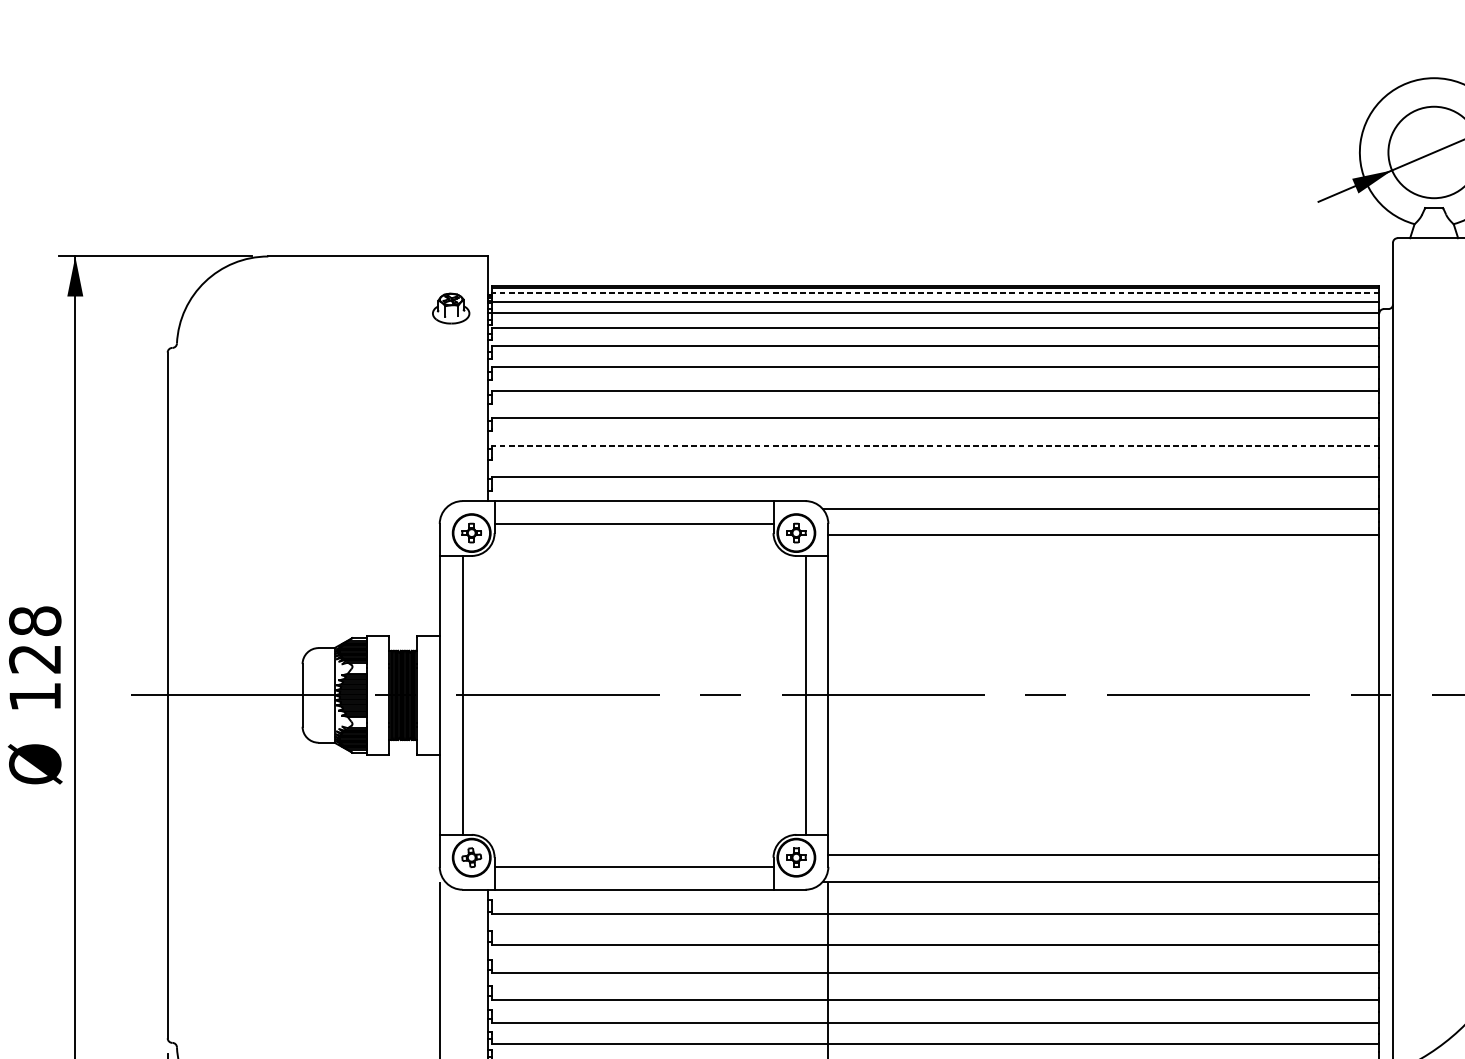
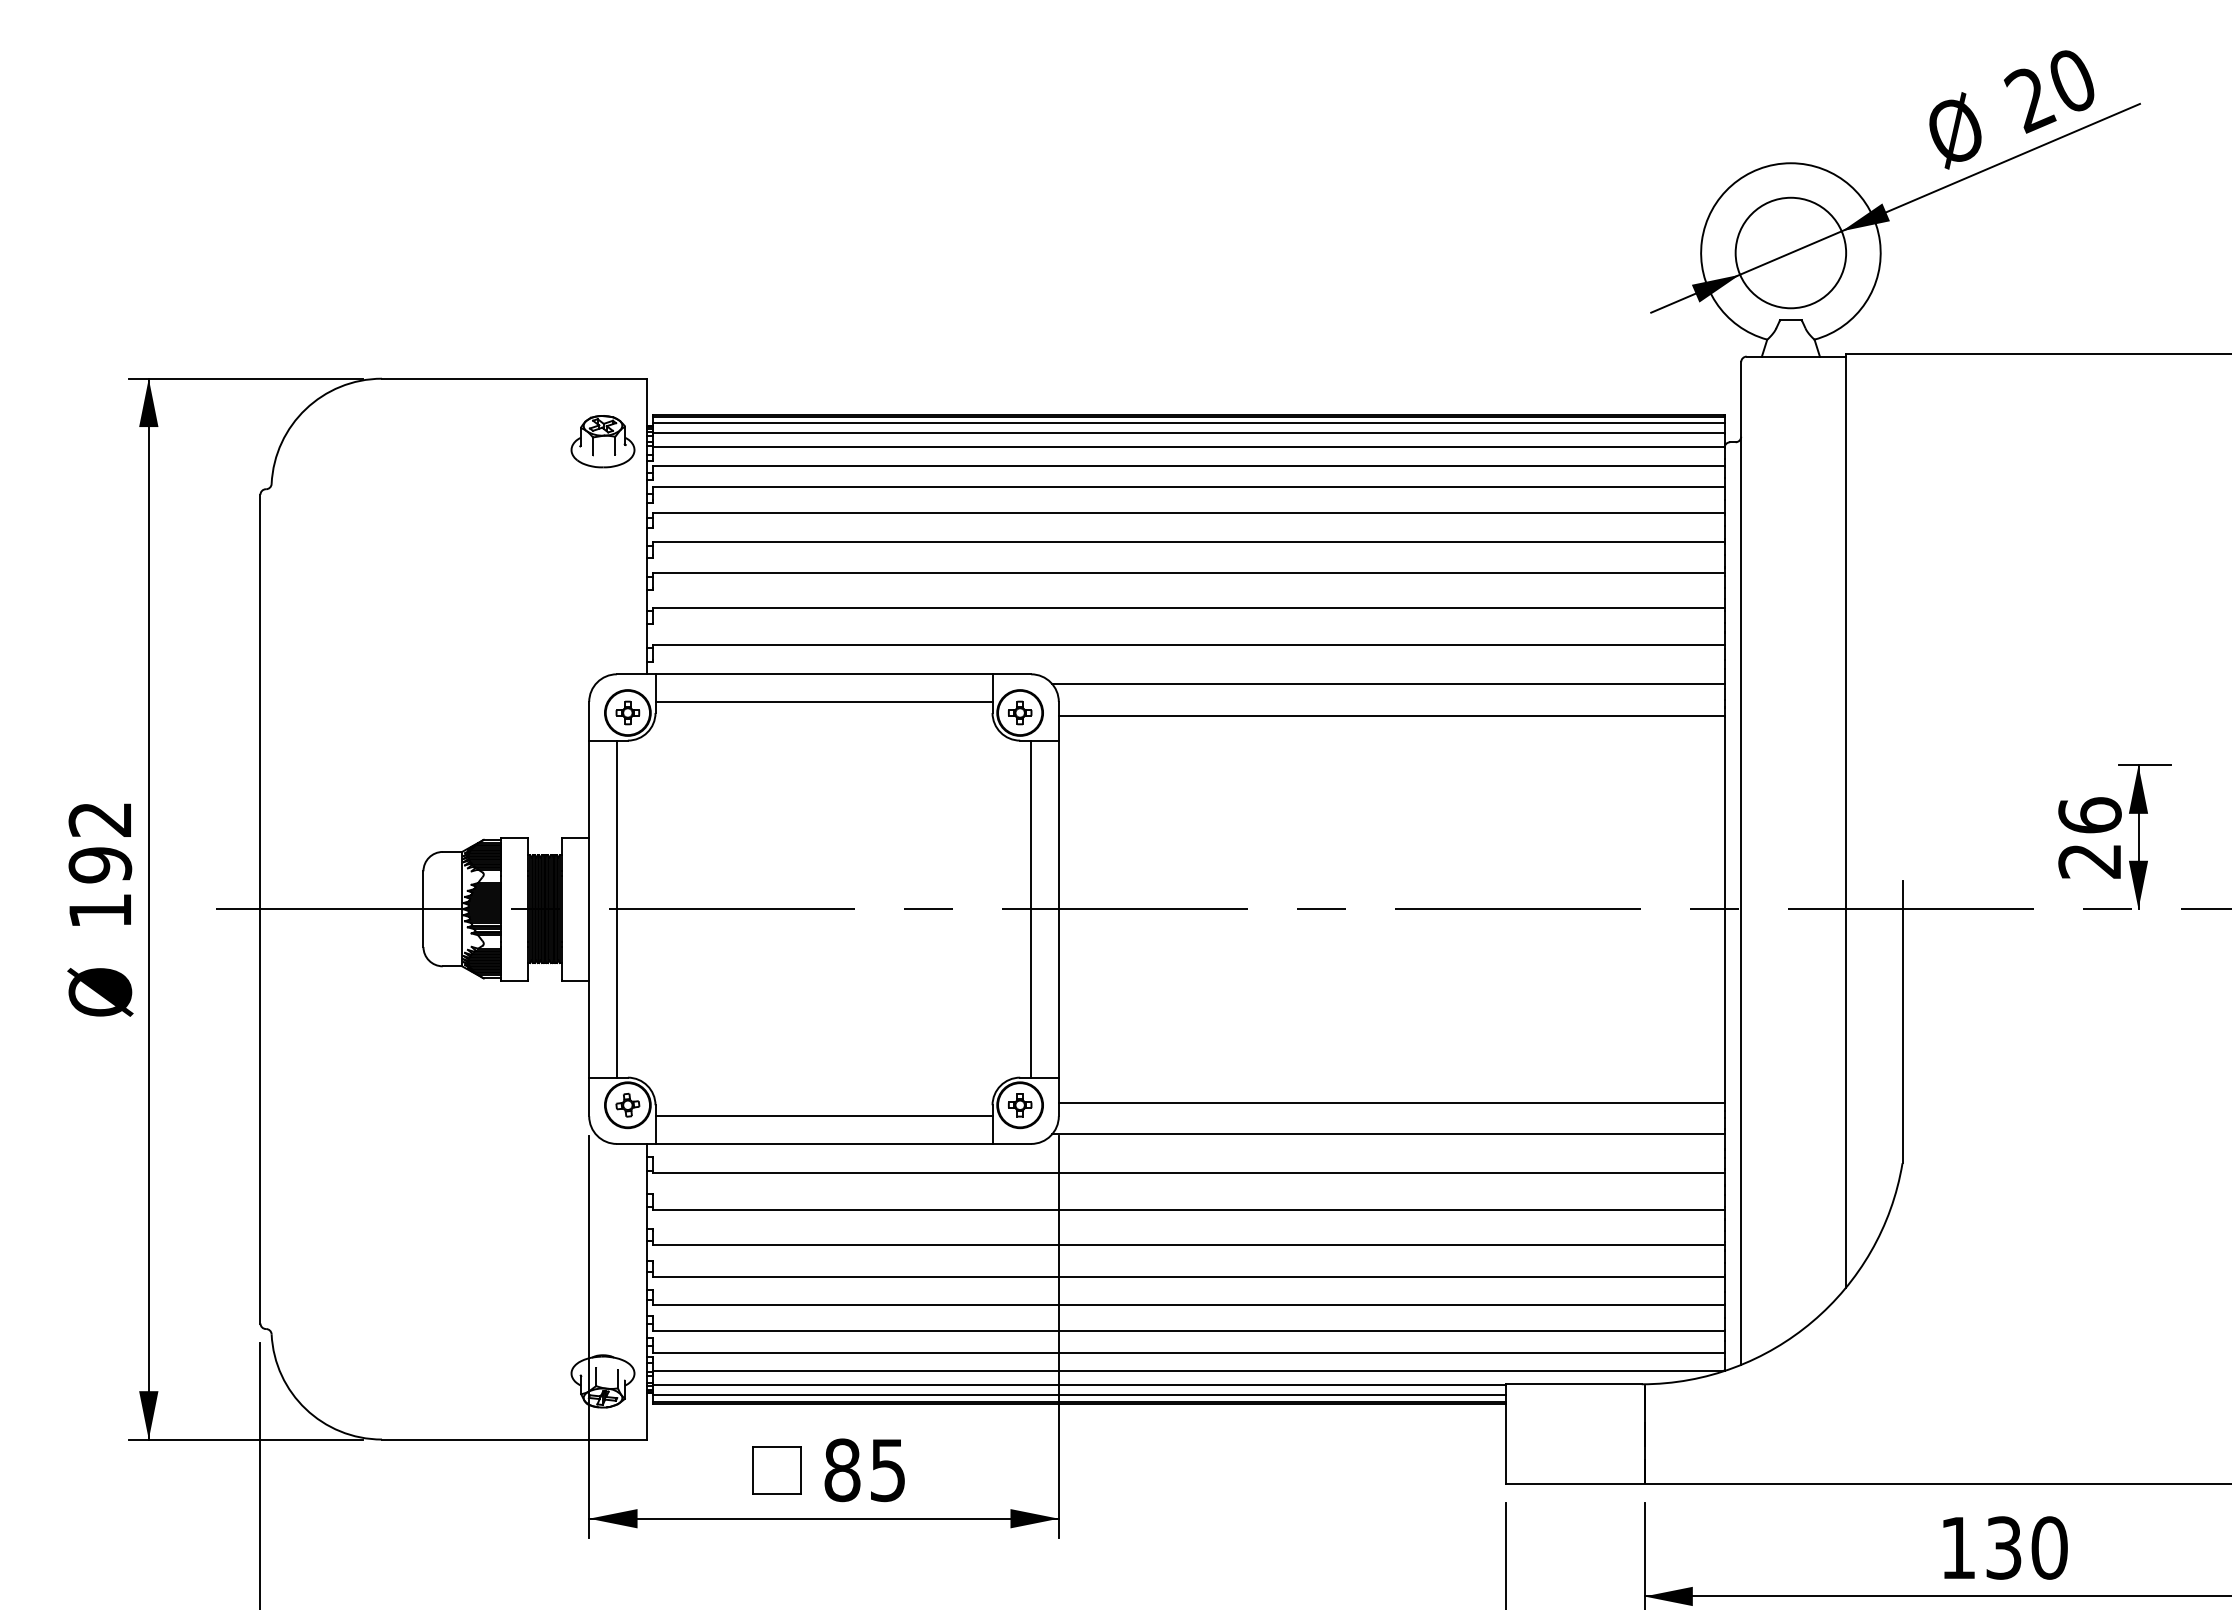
line: (935, 292) -> (1188, 422), dashed -> solid
part: (450, 308) -> (602, 441), size x1.43
line: (935, 445) -> (1188, 607), dashed -> solid
text: (35, 640) -> (100, 842), 128 -> 192

